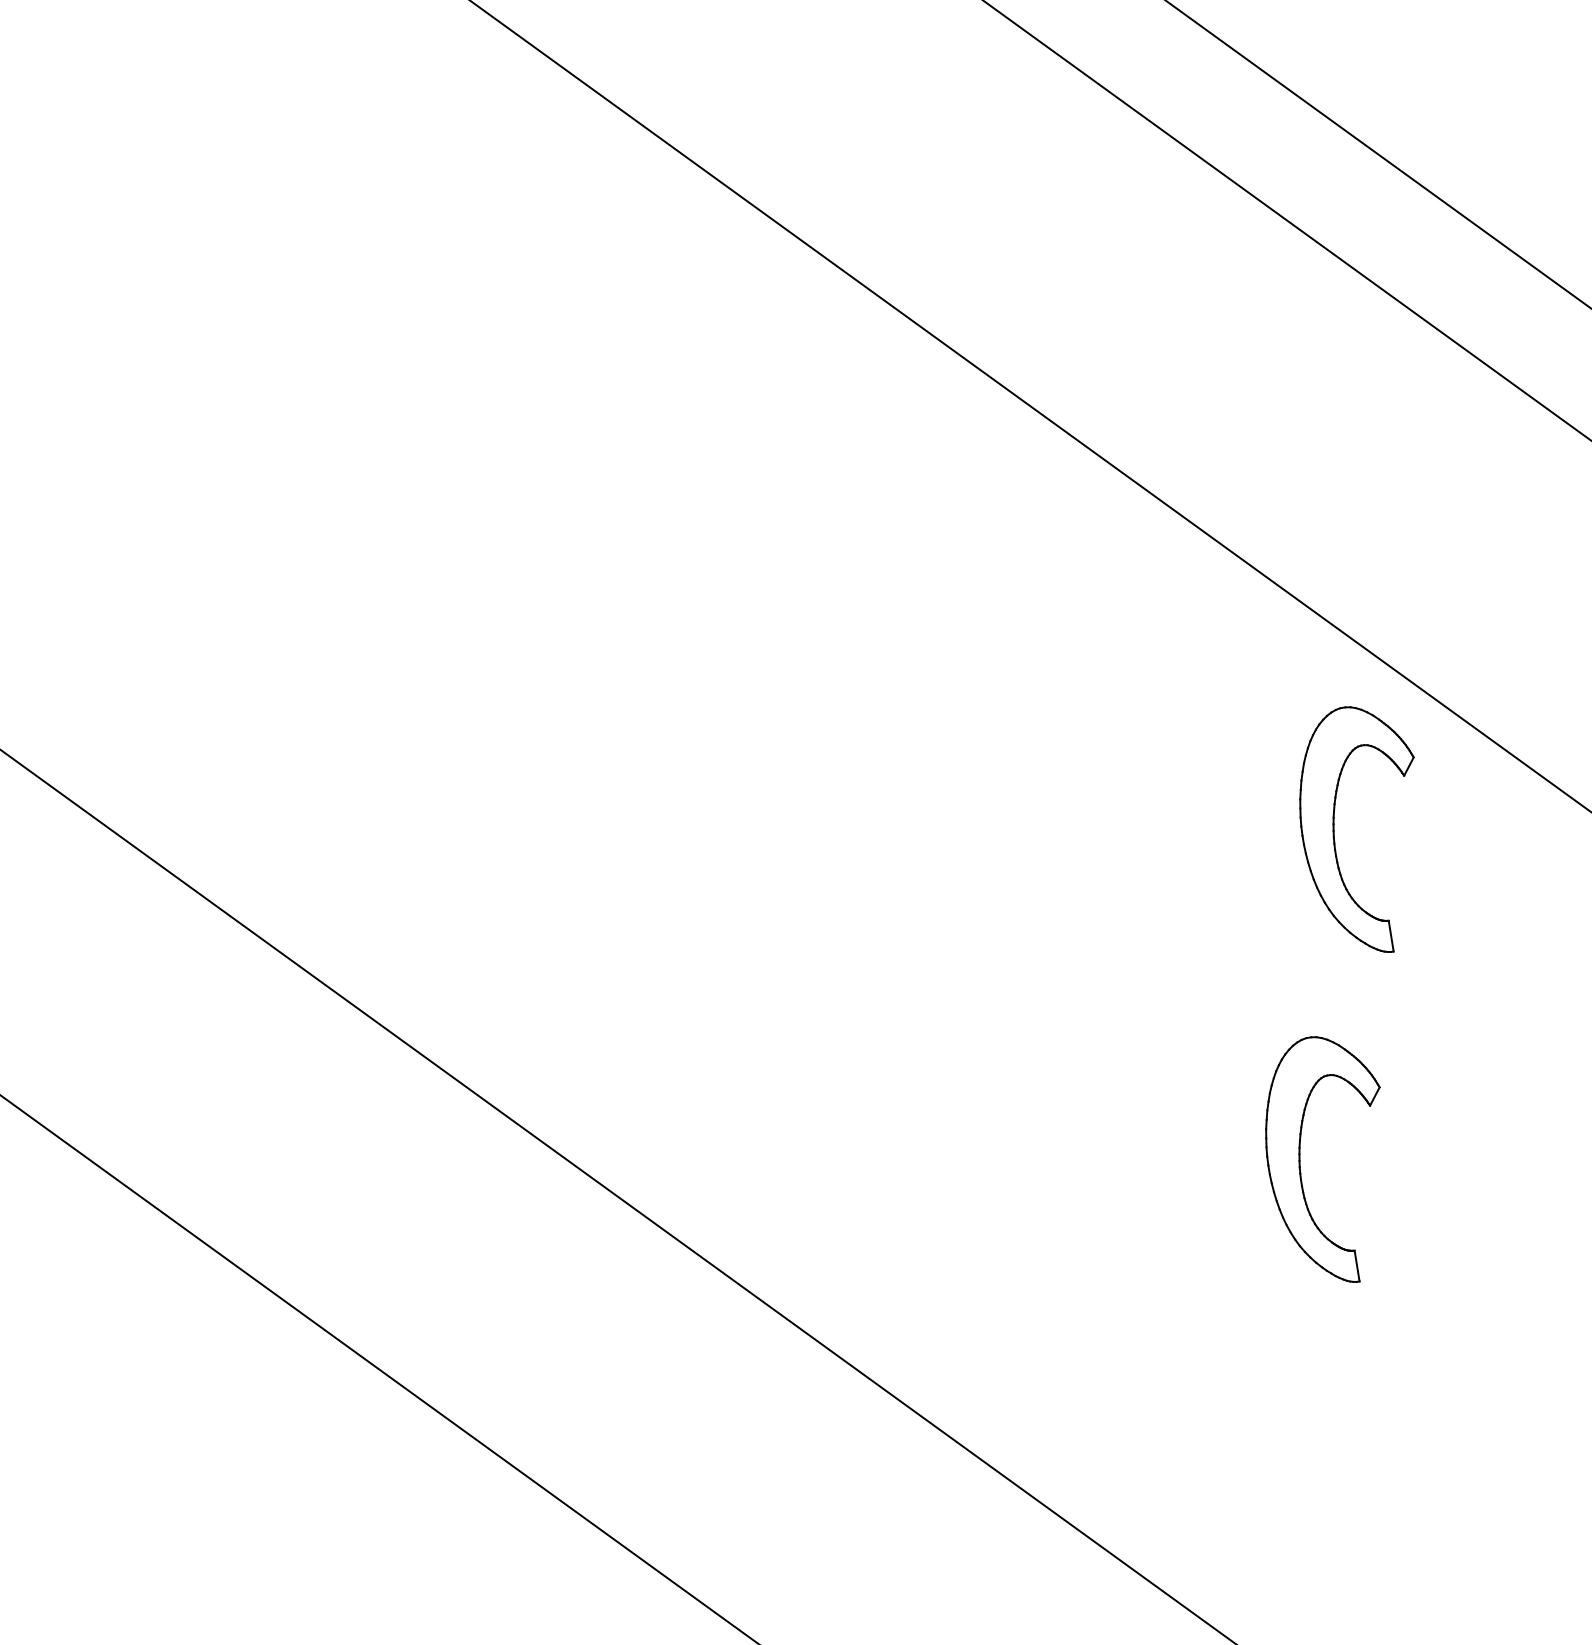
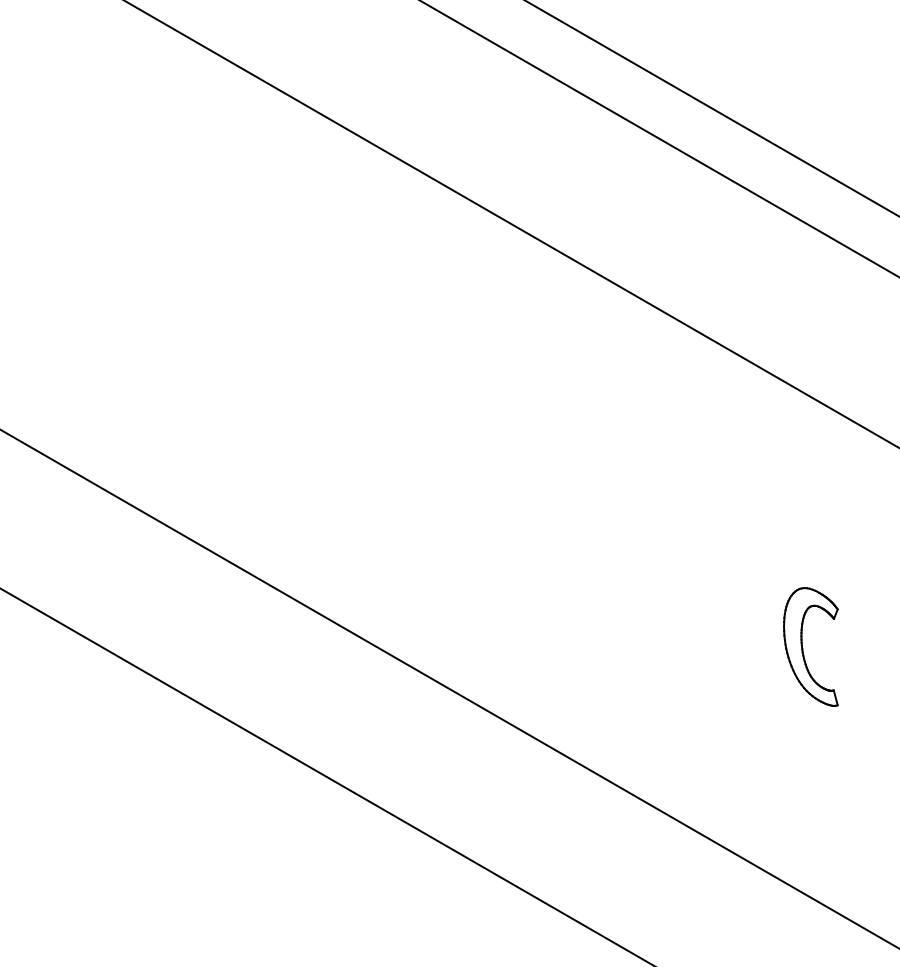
part: (1336, 829) -> (803, 485), removed

